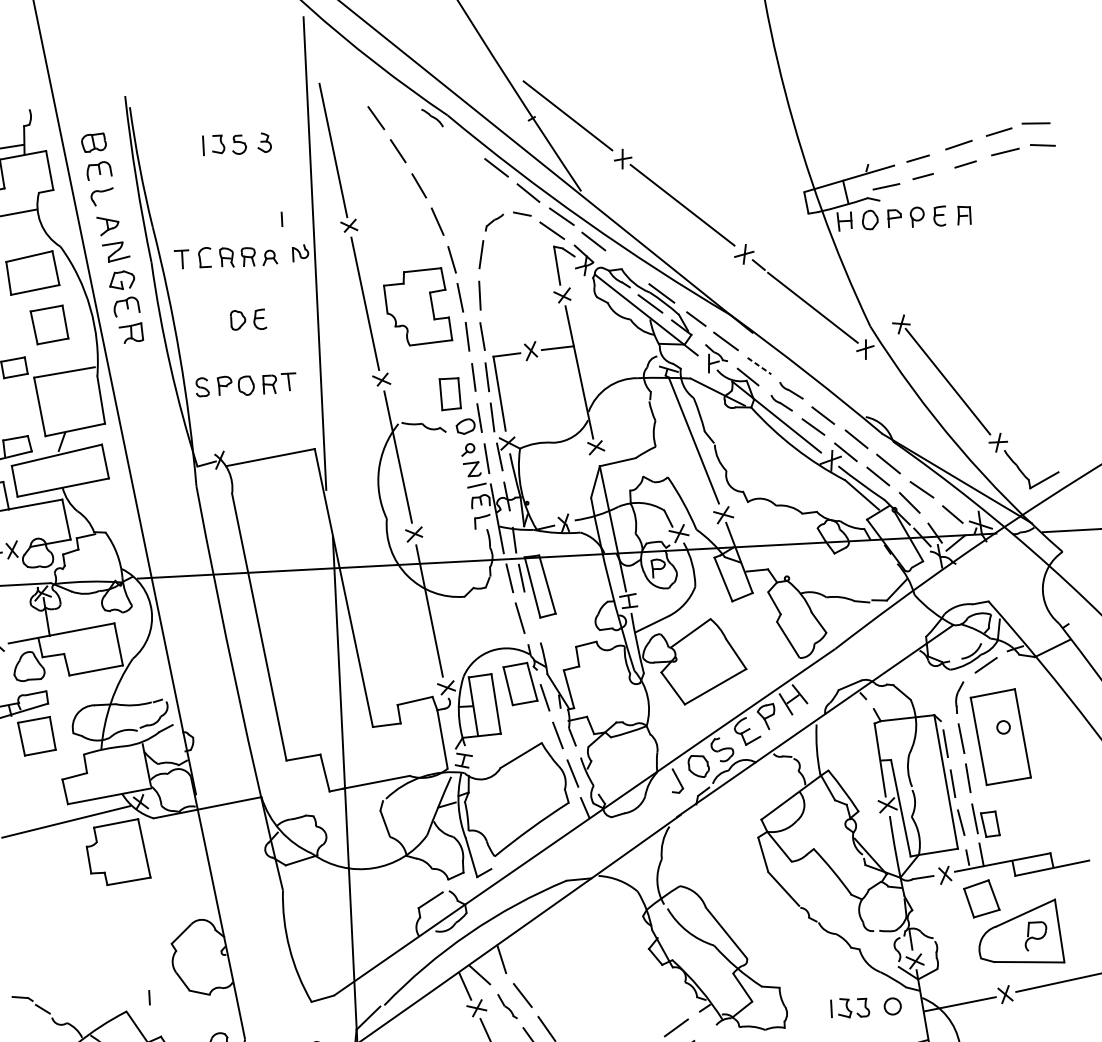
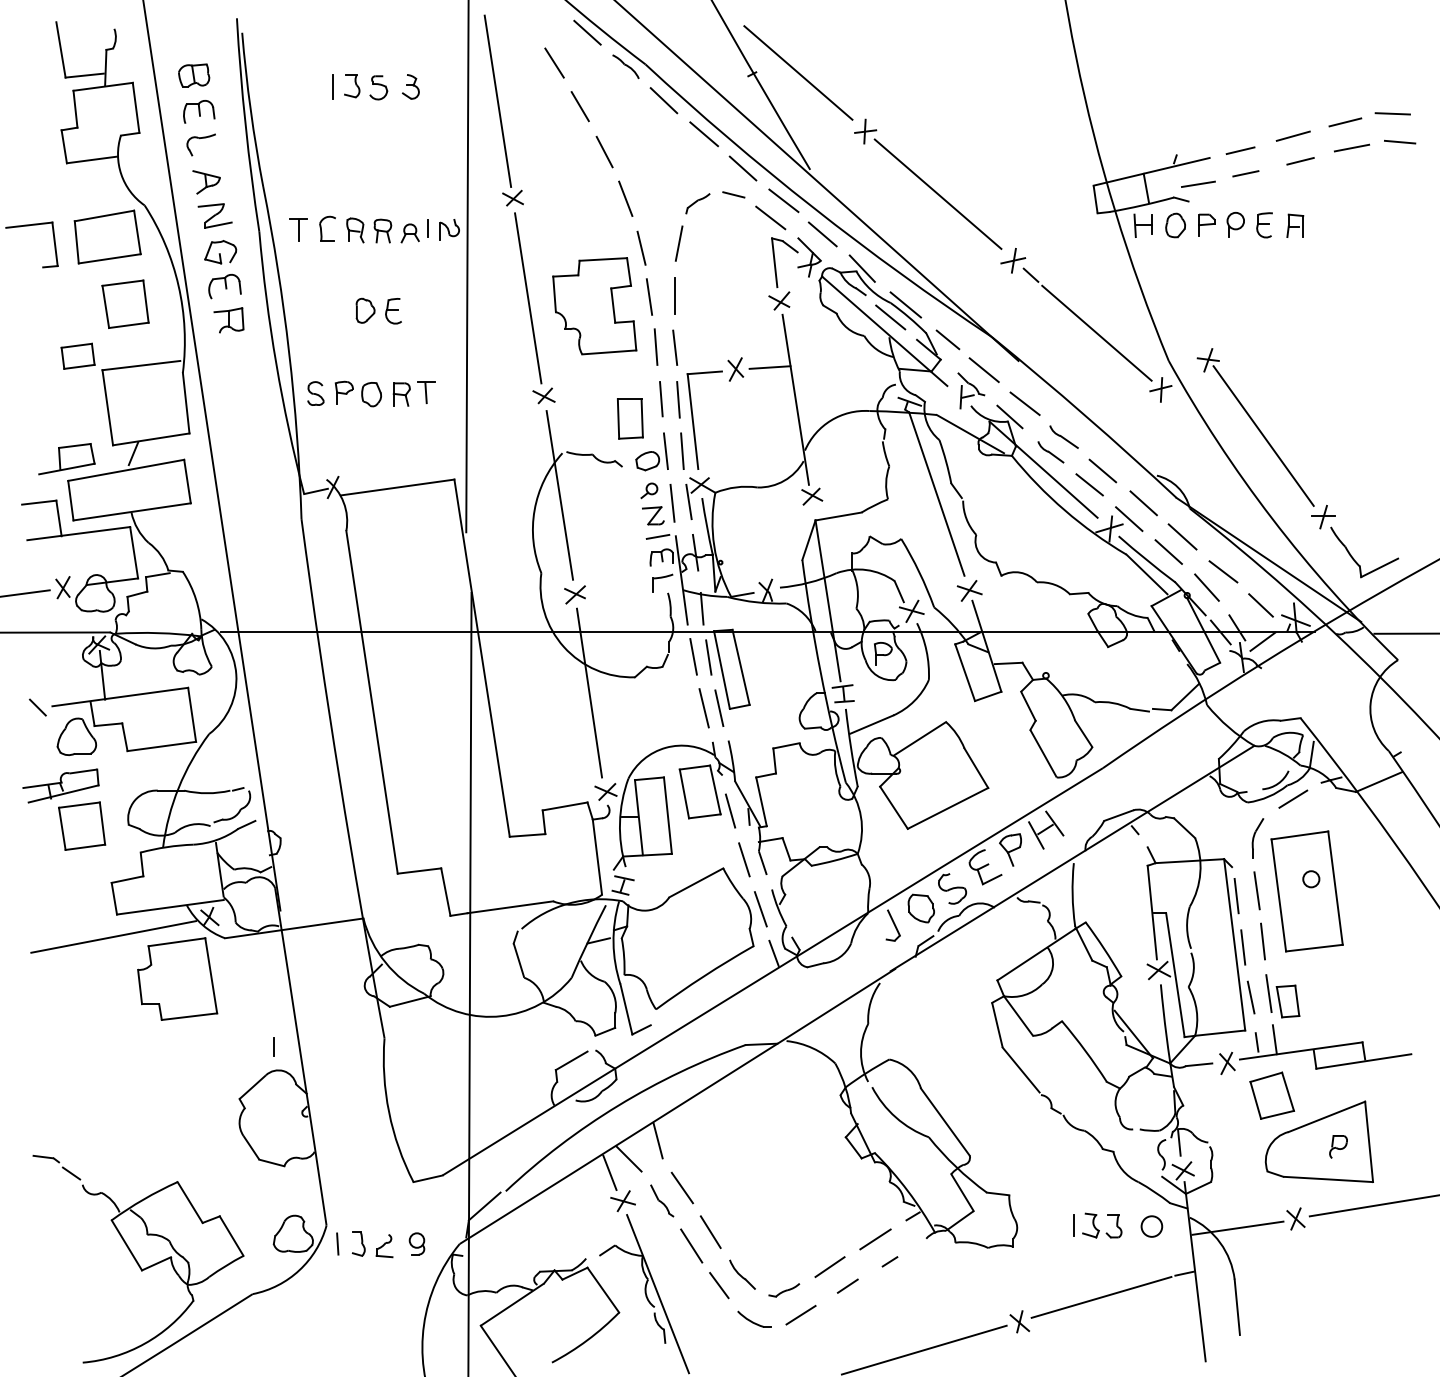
line: (400, 92) -> (587, 32), added
line: (463, 143) -> (663, 100), added
line: (281, 219) -> (427, 228), moved
line: (625, 266) -> (861, 268), added
line: (759, 366) -> (1025, 404), dashed -> solid
line: (532, 617) -> (719, 708), added
part: (1035, 935) -> (1338, 1146), size x0.62
line: (149, 997) -> (273, 1046), moved

